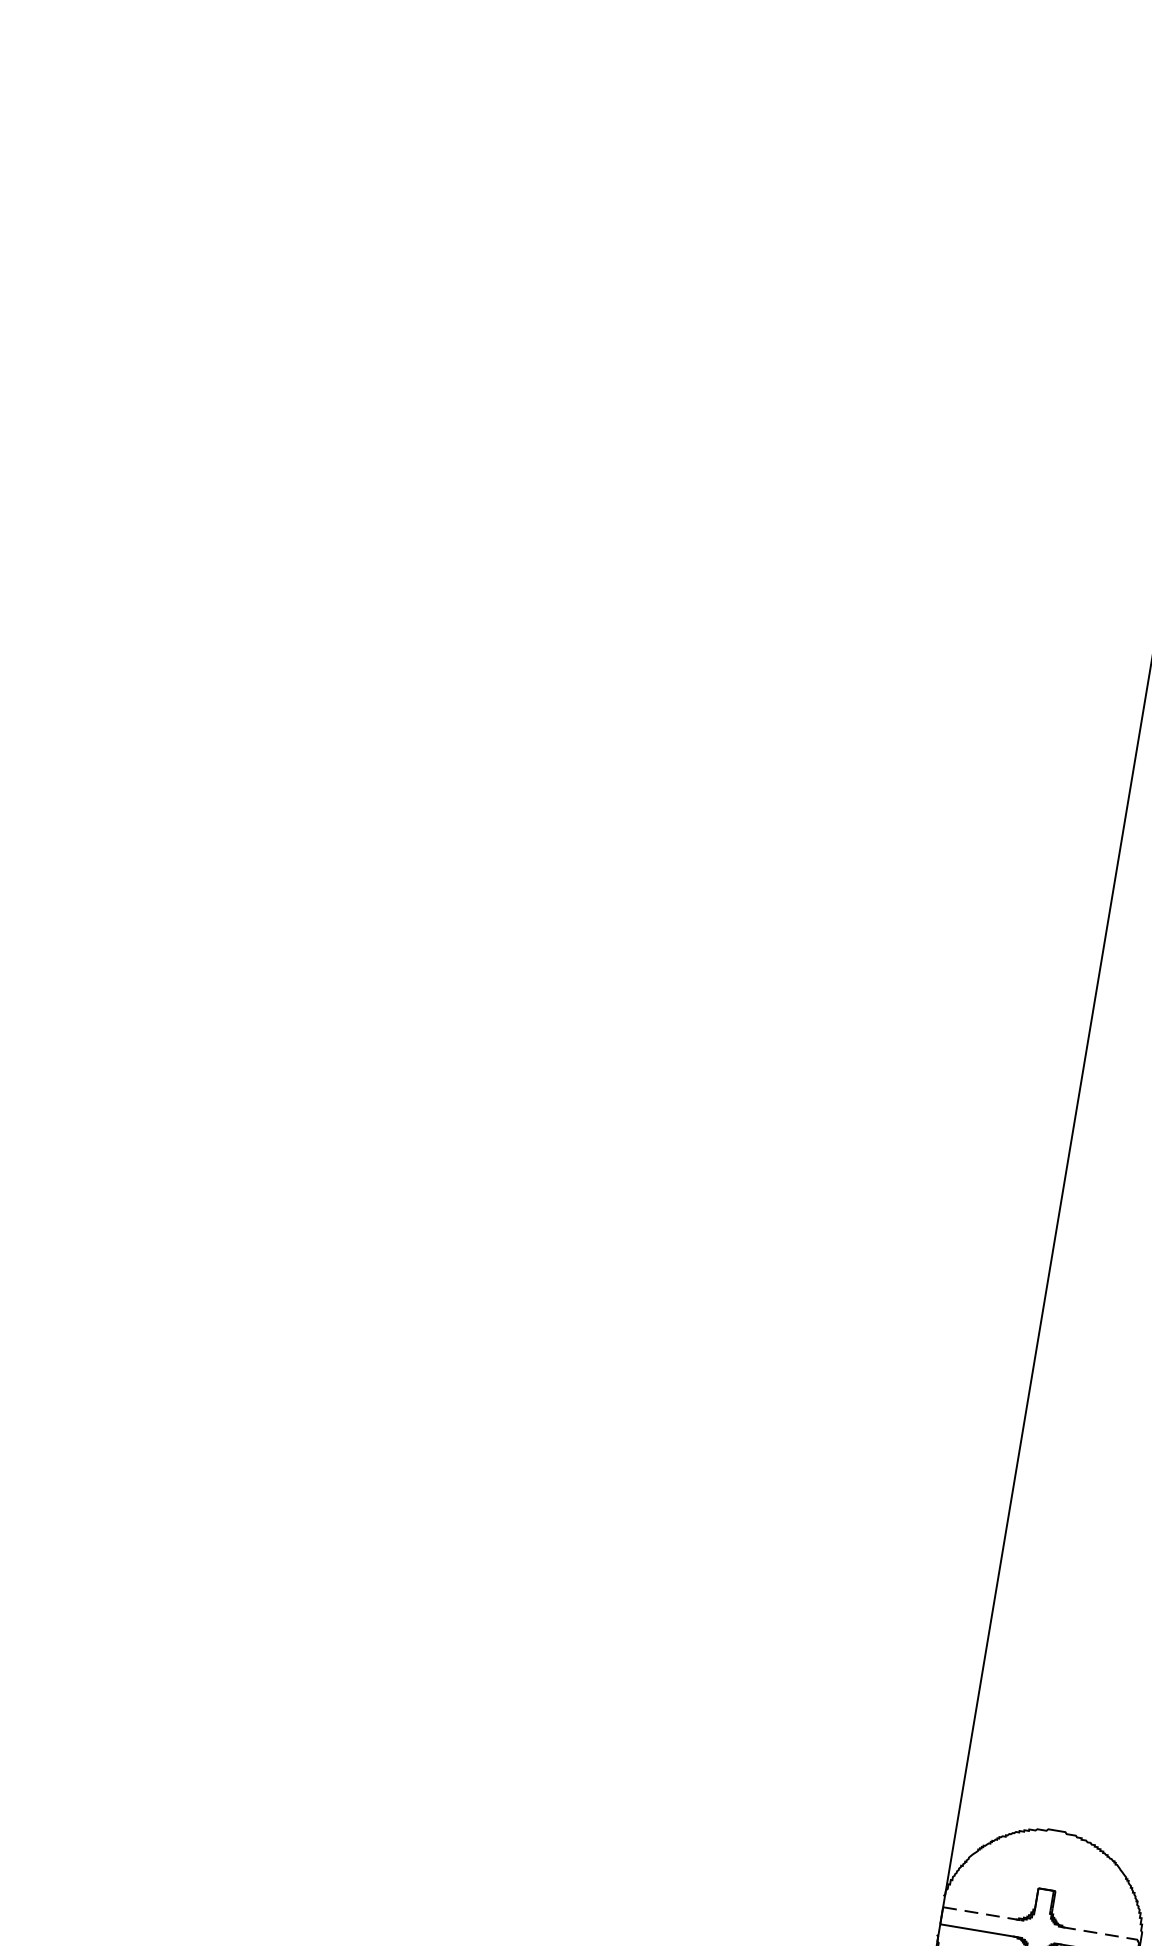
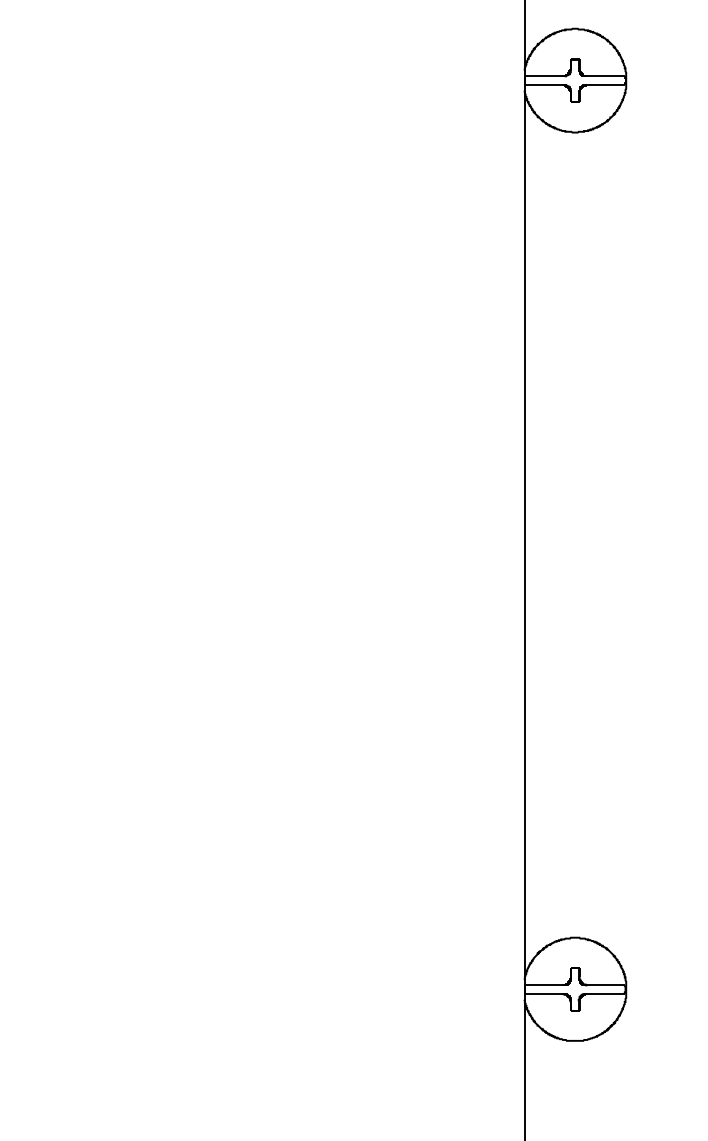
line: (981, 1913) -> (544, 985), dashed -> solid
line: (1100, 1933) -> (605, 985), dashed -> solid

